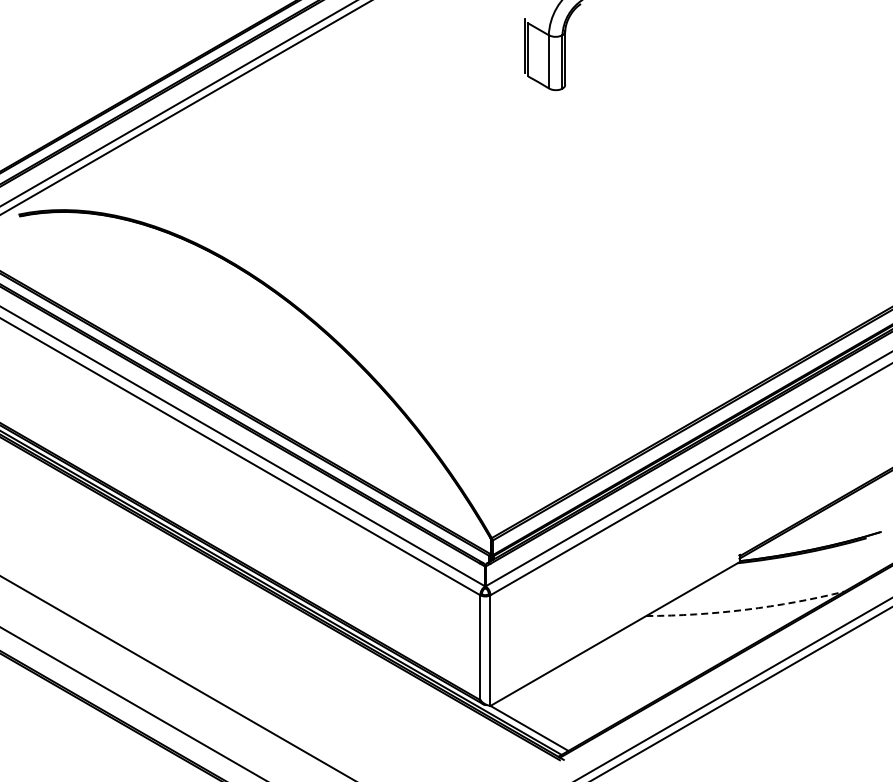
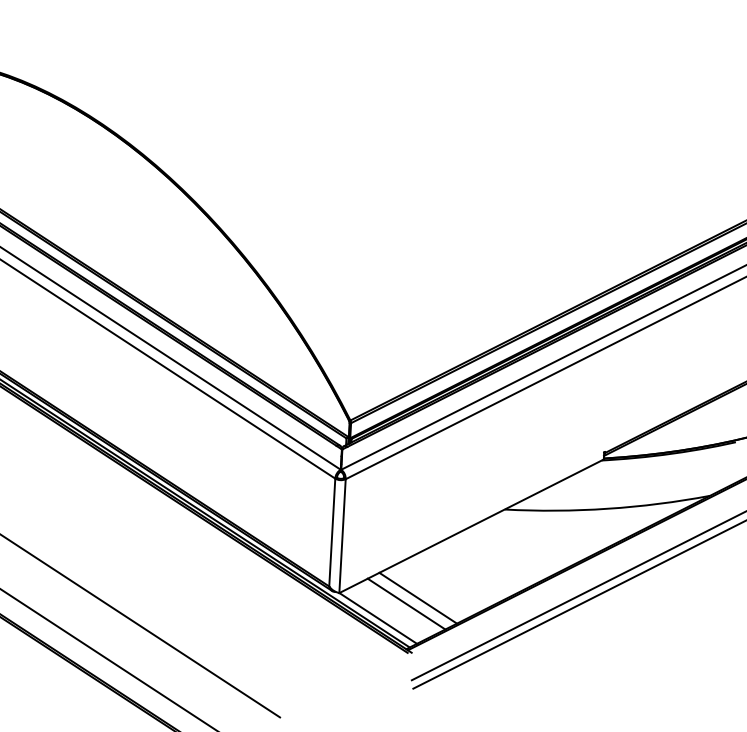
arc: (746, 609) -> (608, 508), dashed -> solid
line: (567, 706) -> (418, 598), added
line: (556, 712) -> (406, 603), added

